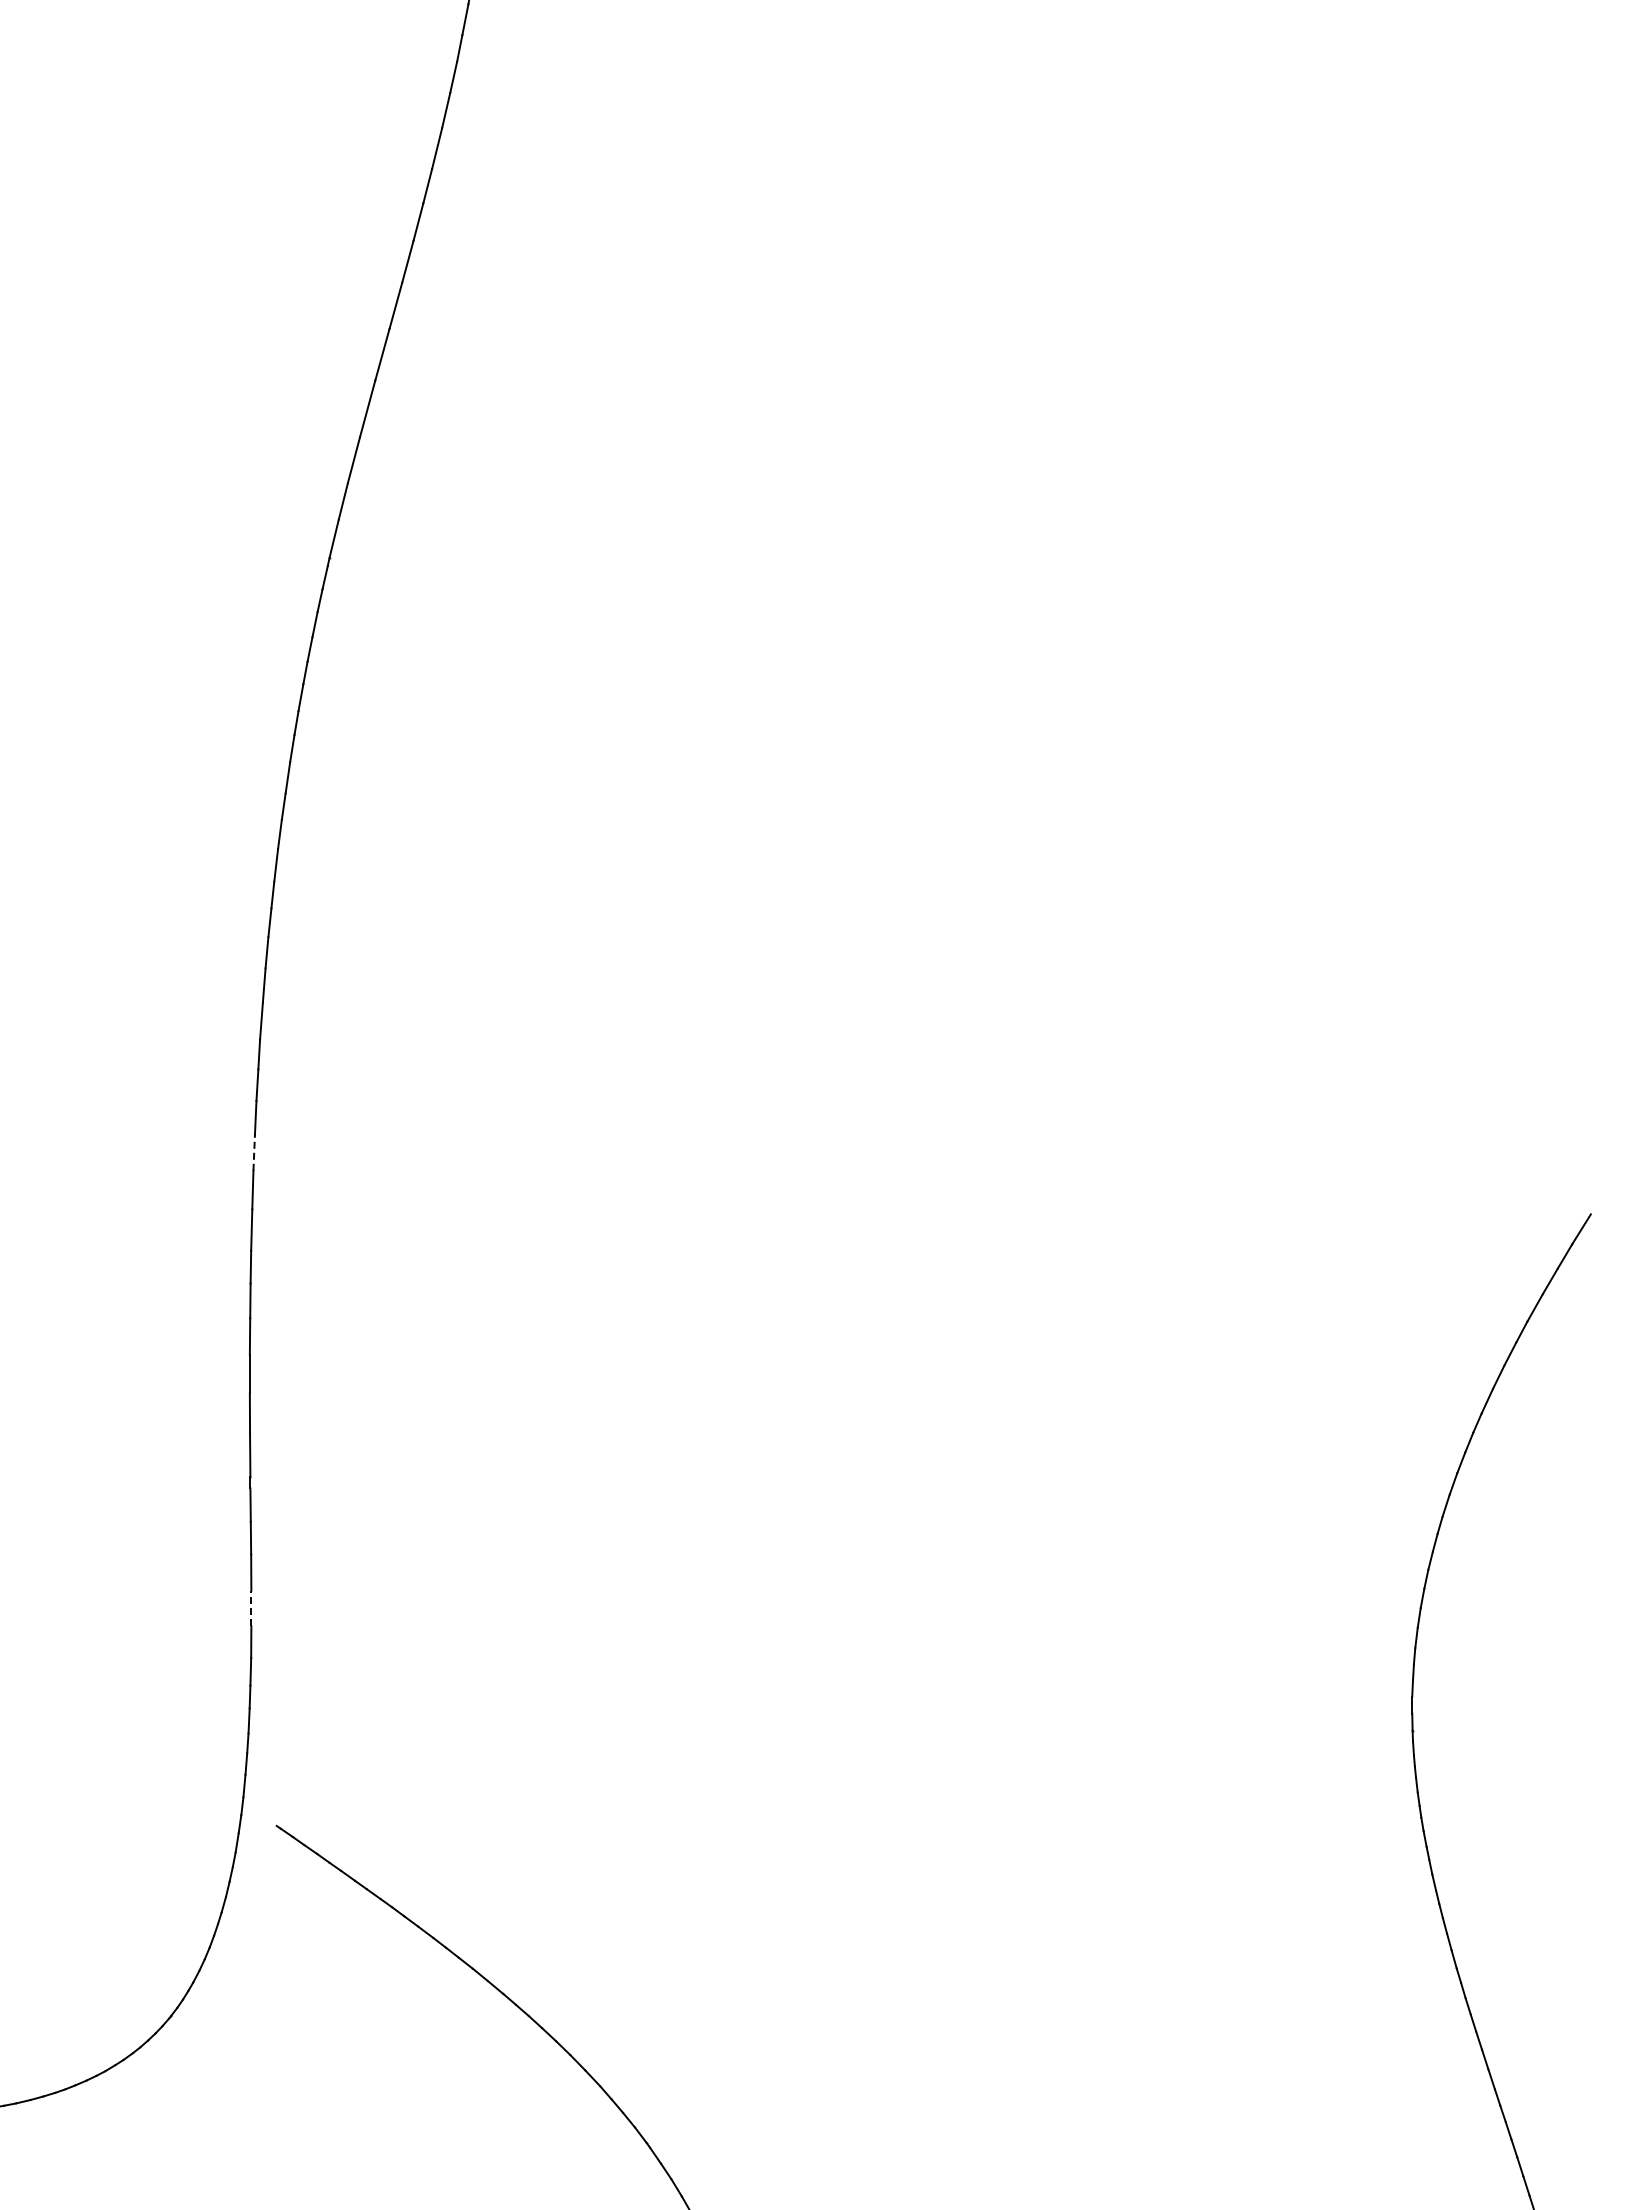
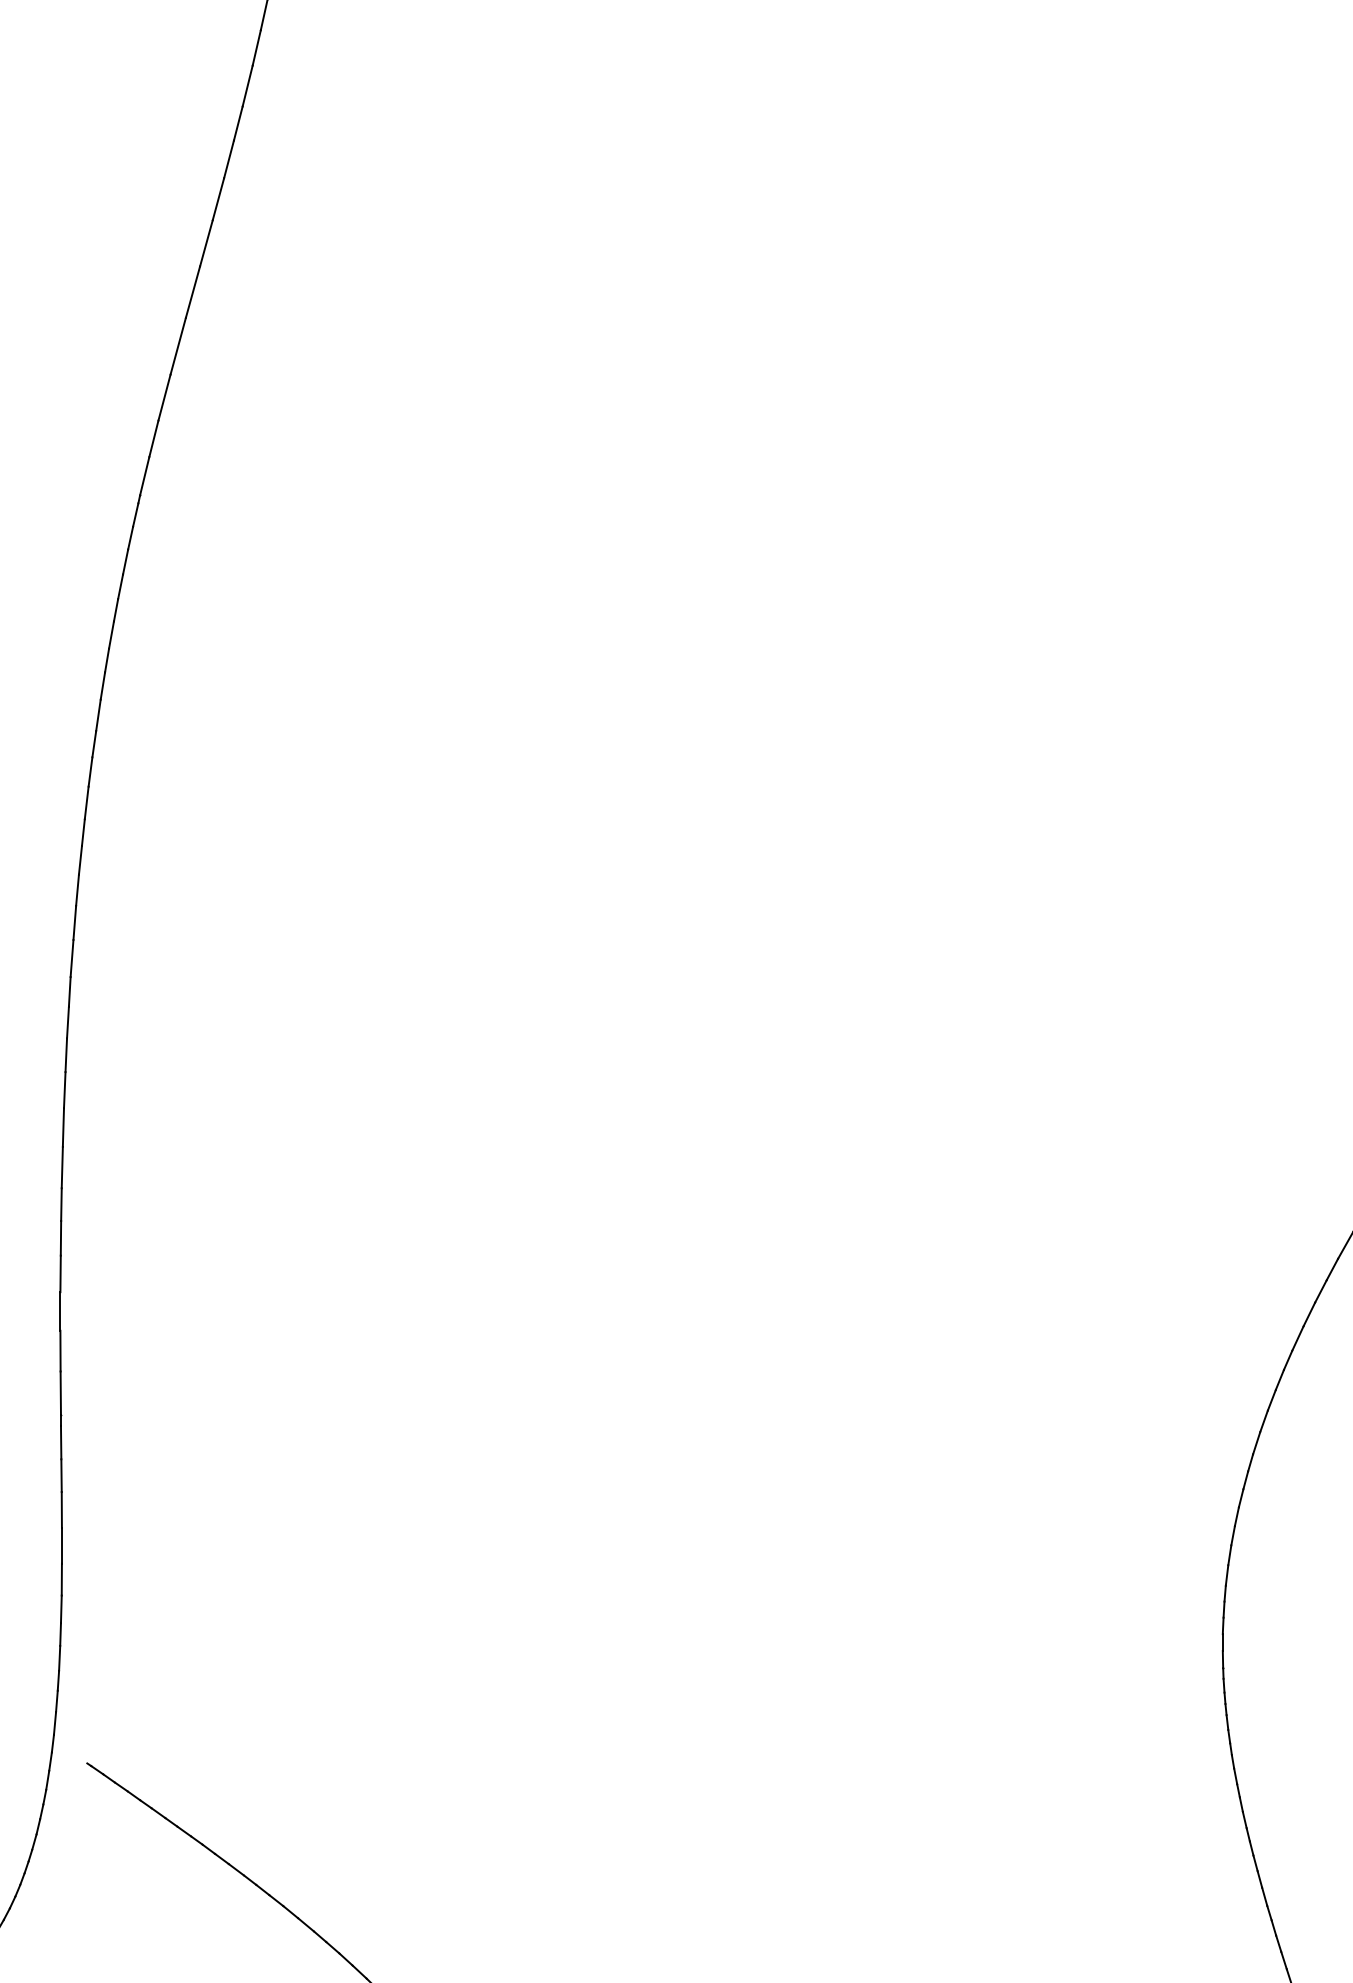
line: (254, 1152) -> (65, 1089), dashed -> solid
line: (251, 1608) -> (62, 1545), dashed -> solid

